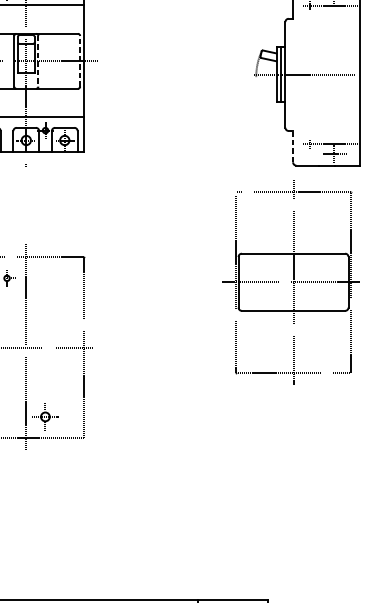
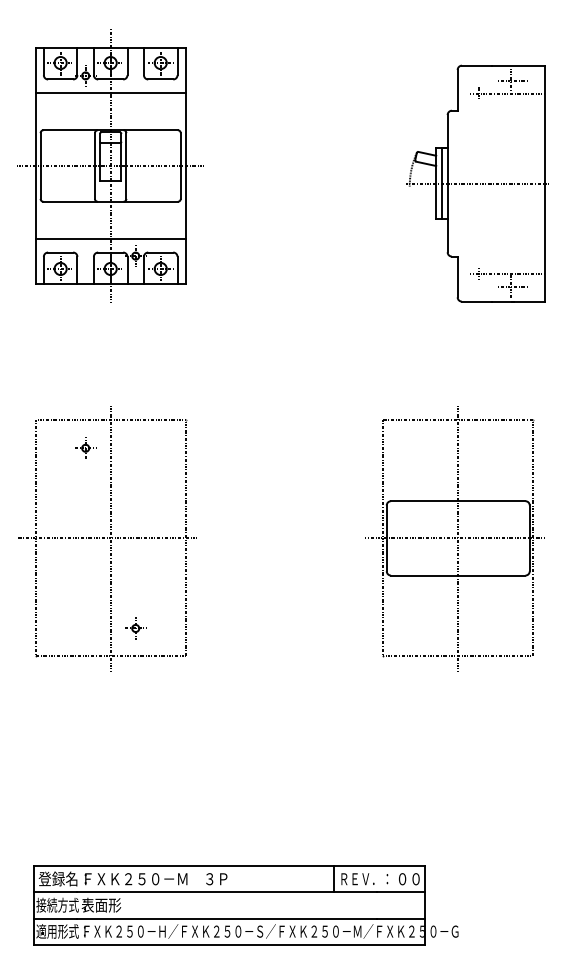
line: (38, 61) -> (126, 166), dashed -> solid
line: (79, 61) -> (180, 166), dashed -> solid
line: (292, 146) -> (457, 276), dashed -> solid
part: (290, 282) -> (454, 538), moved
part: (45, 416) -> (135, 628), size x0.62

